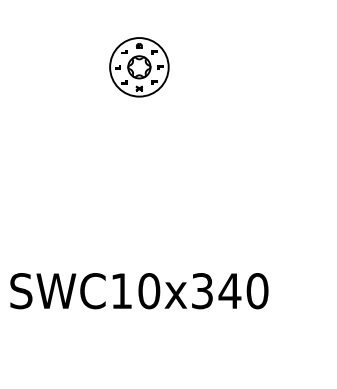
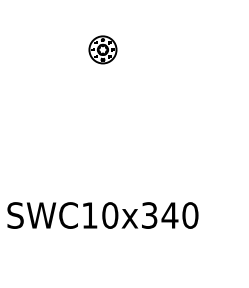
part: (139, 67) -> (103, 49), size x0.62

